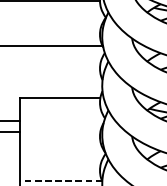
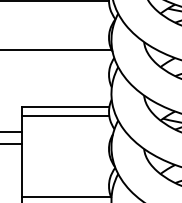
line: (60, 105) -> (65, 115), added
line: (61, 180) -> (66, 197), dashed -> solid

